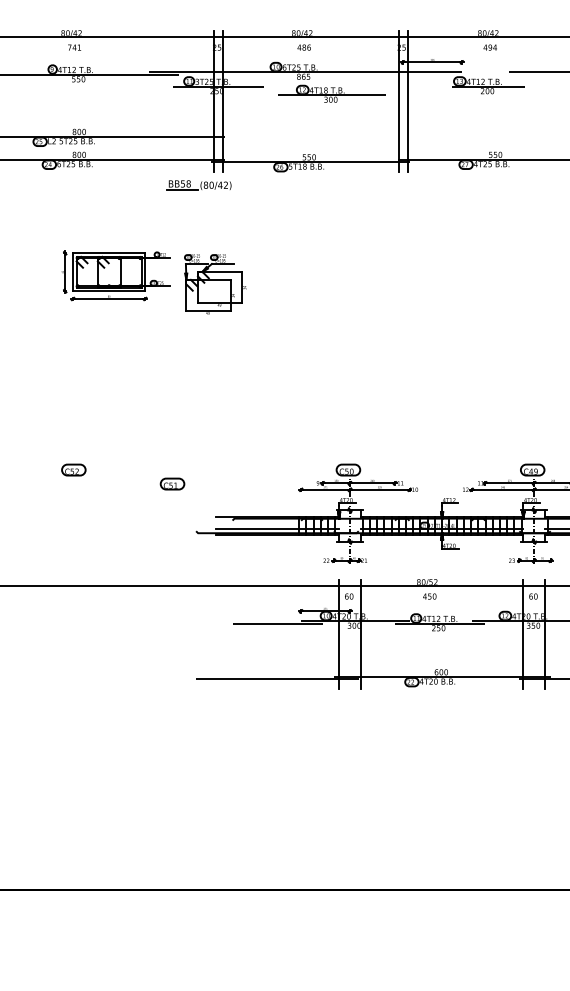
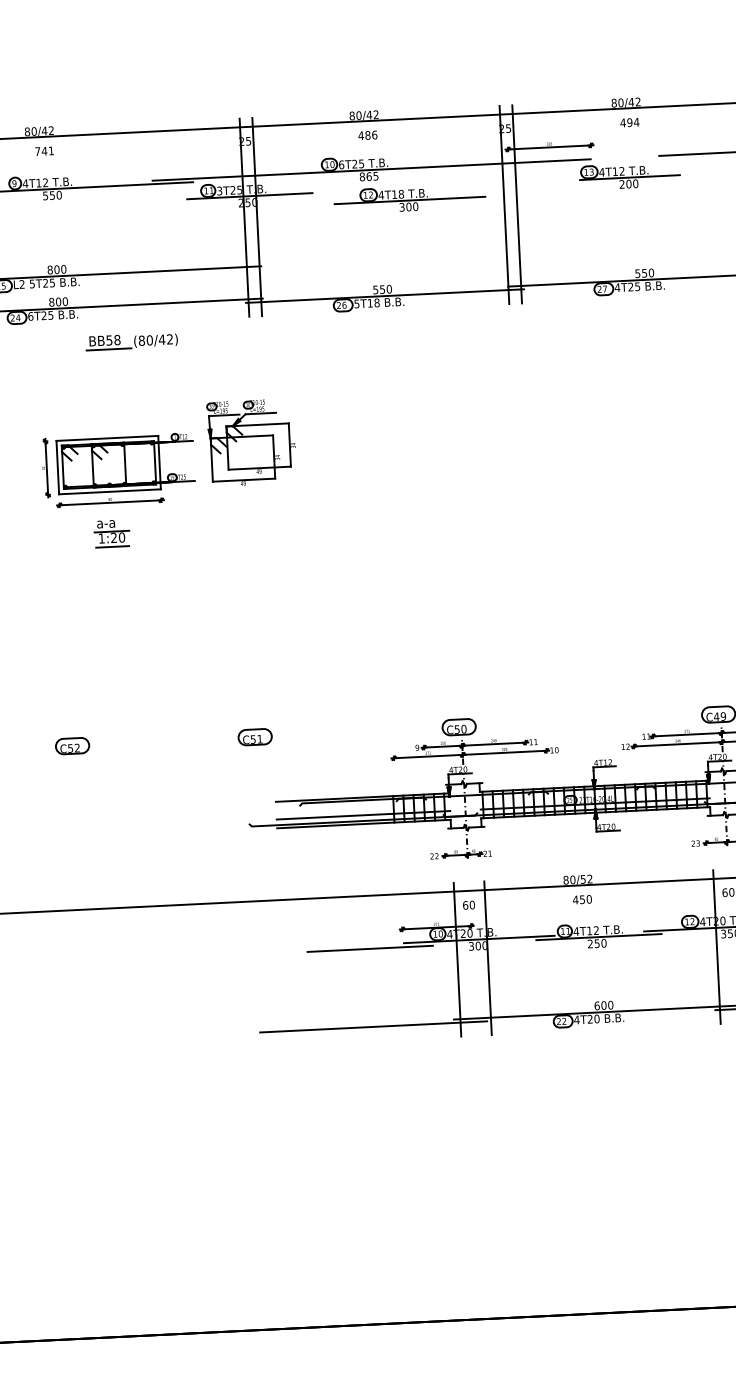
part: (198, 185) -> (131, 341), moved
part: (215, 284) -> (252, 442), moved
part: (108, 320) -> (111, 533), added
part: (172, 483) -> (255, 736), moved

